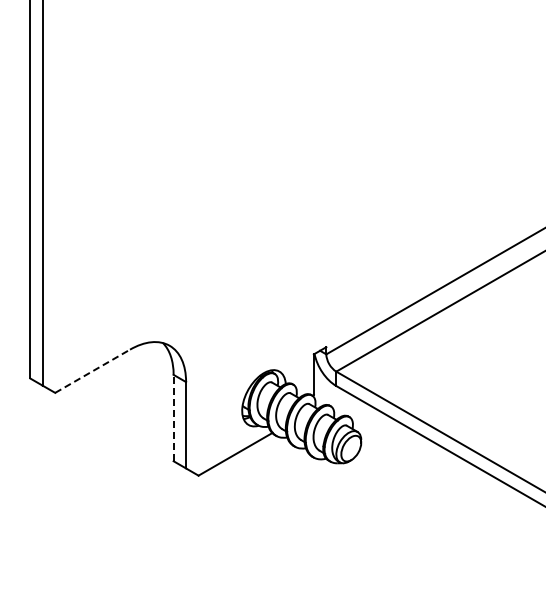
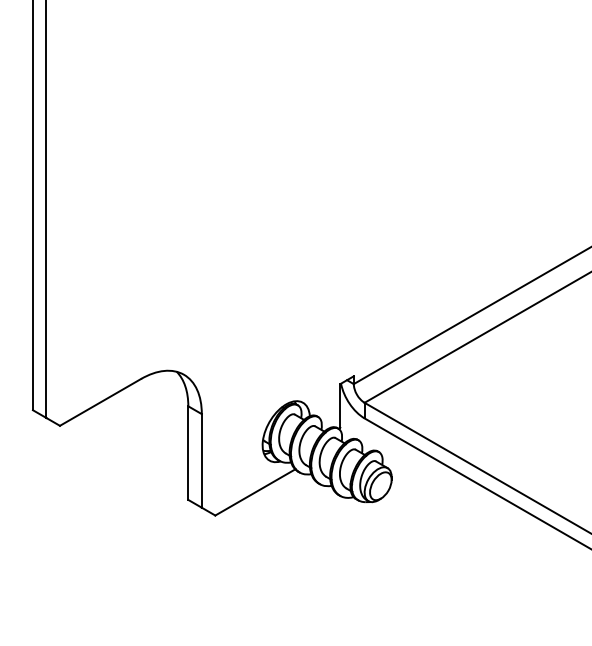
line: (93, 371) -> (101, 402), dashed -> solid
line: (173, 417) -> (188, 452), dashed -> solid

